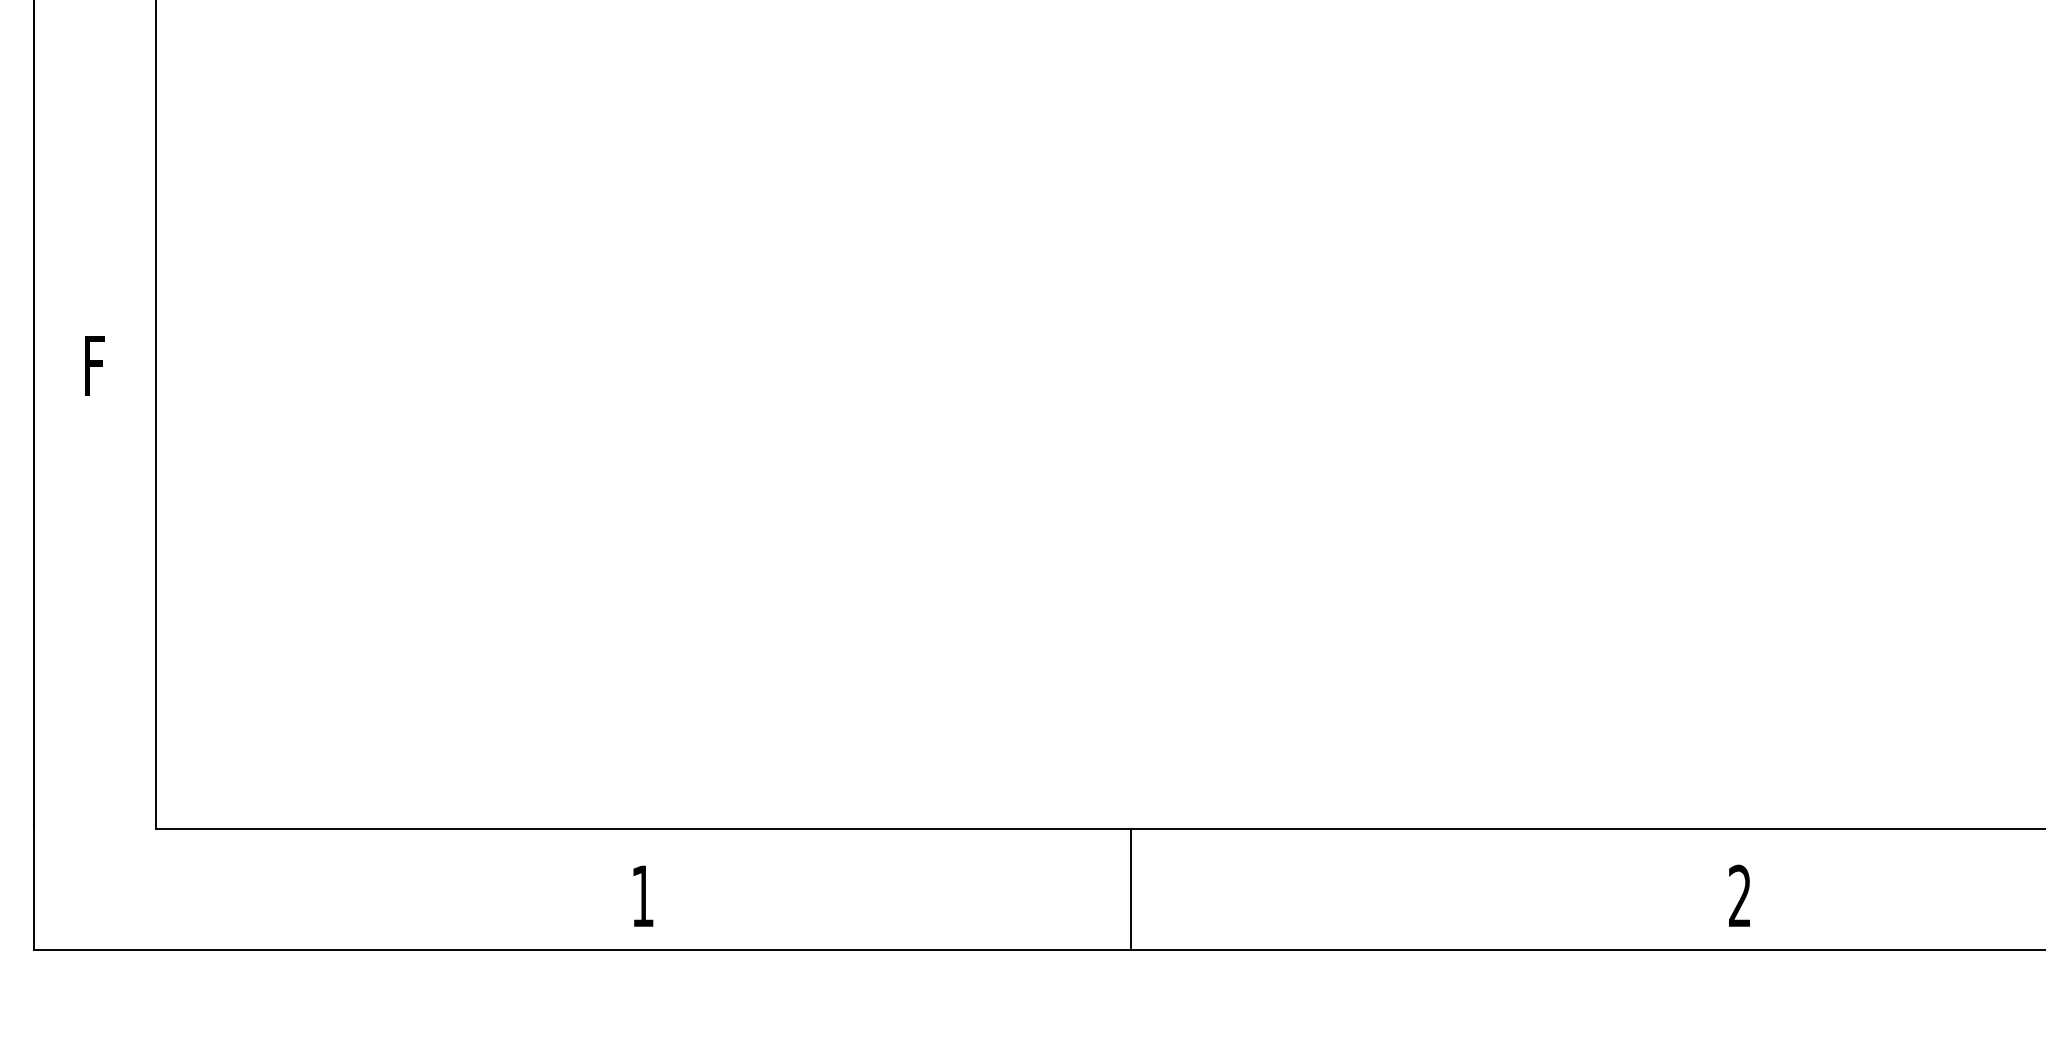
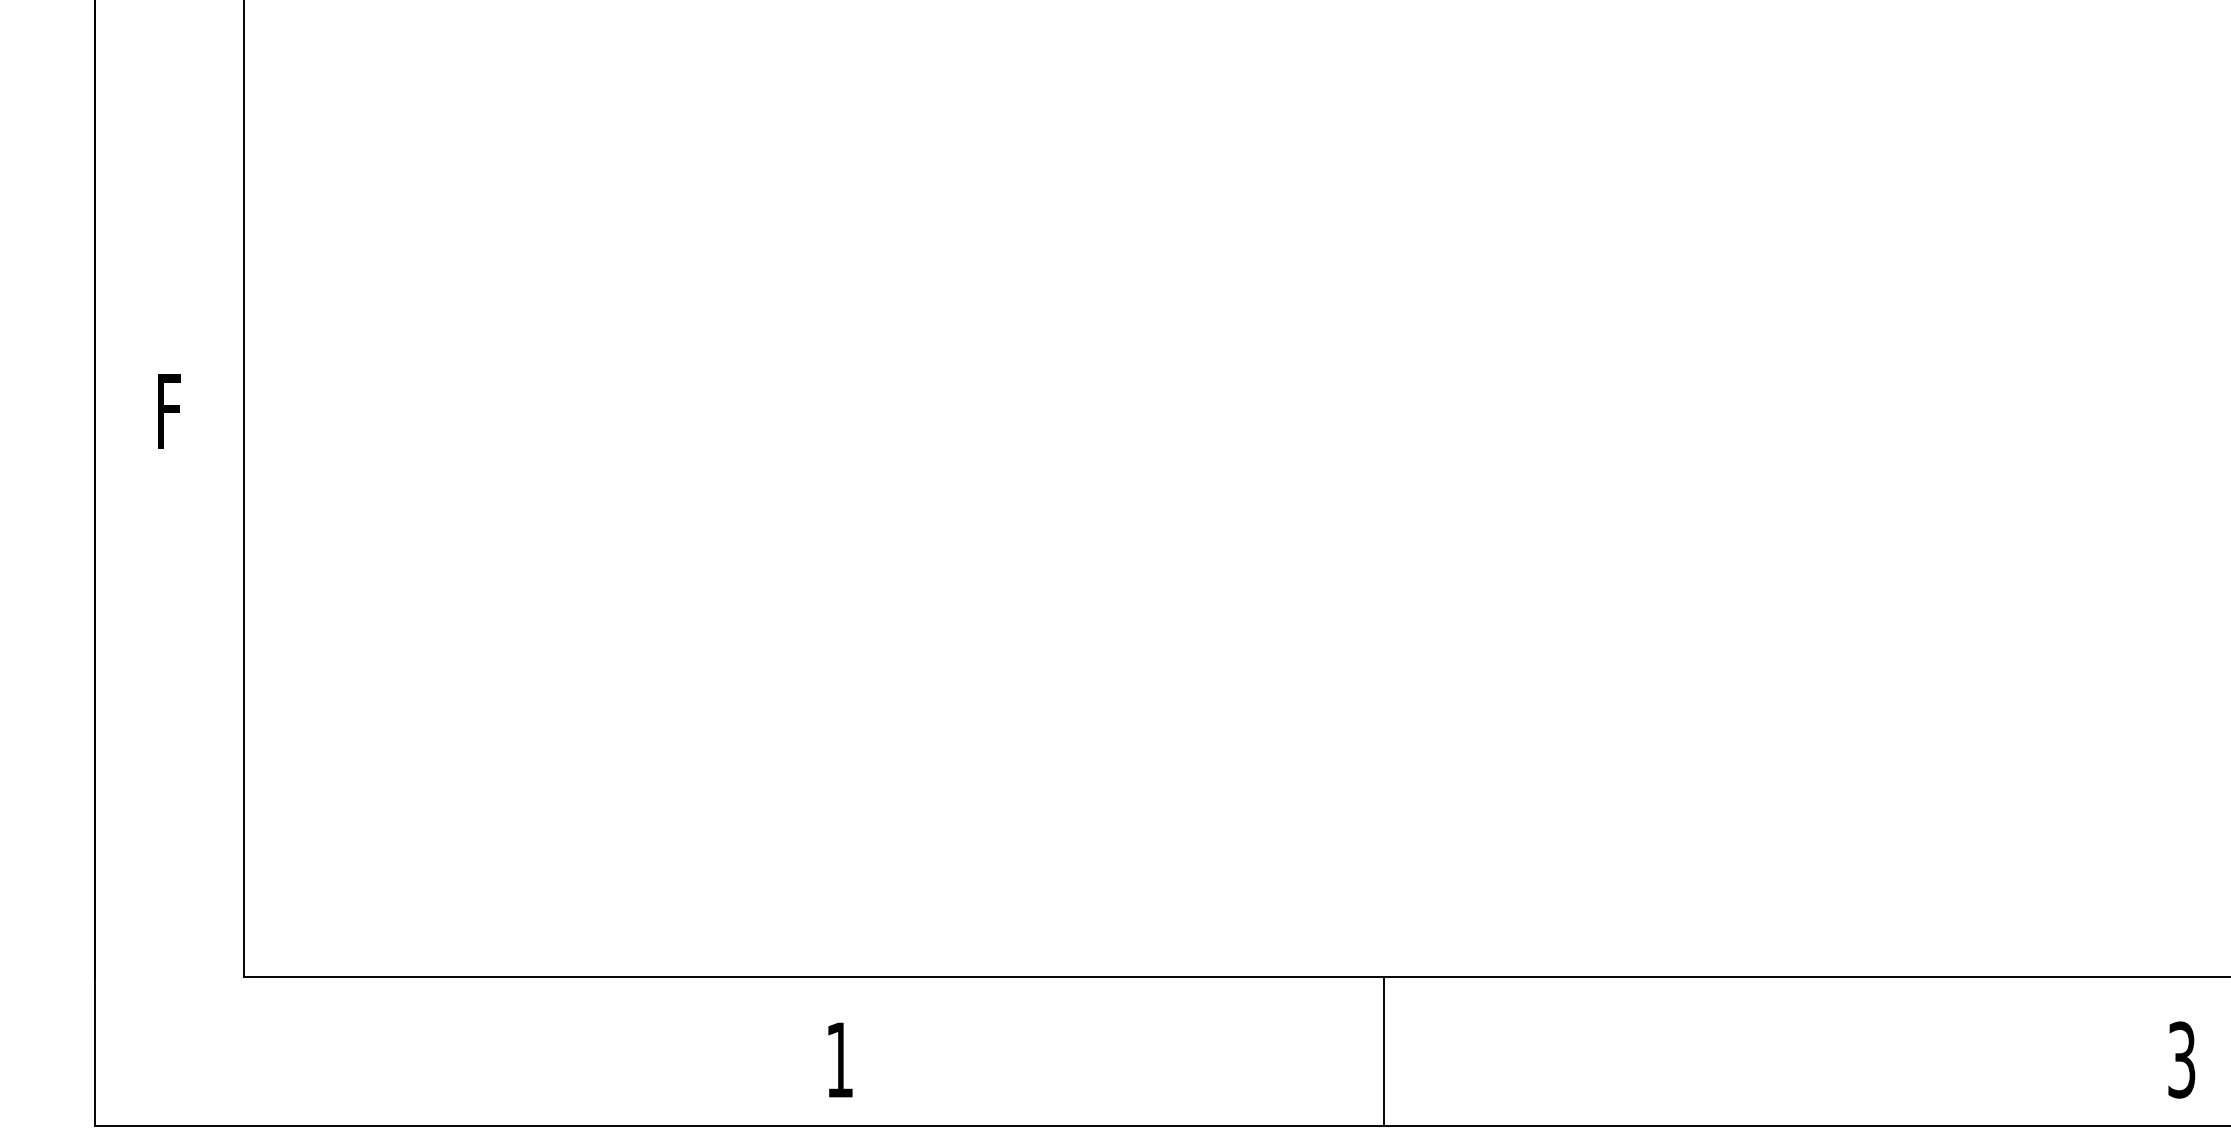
line: (1131, 889) -> (1384, 1051), moved
text: (1739, 895) -> (2181, 1059), 2 -> 3

